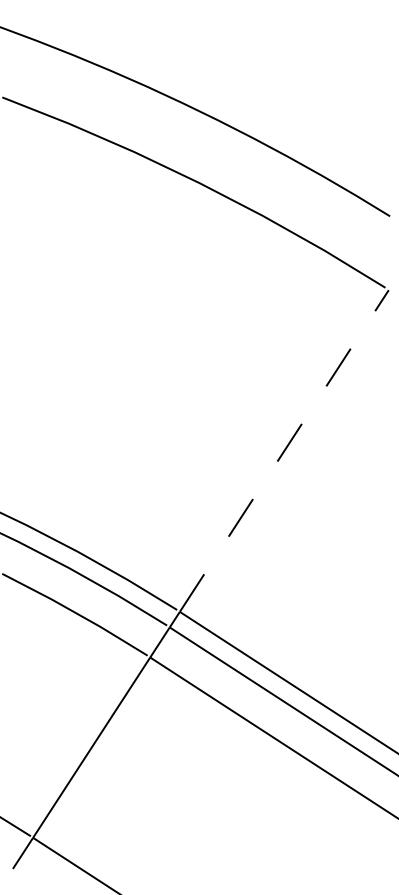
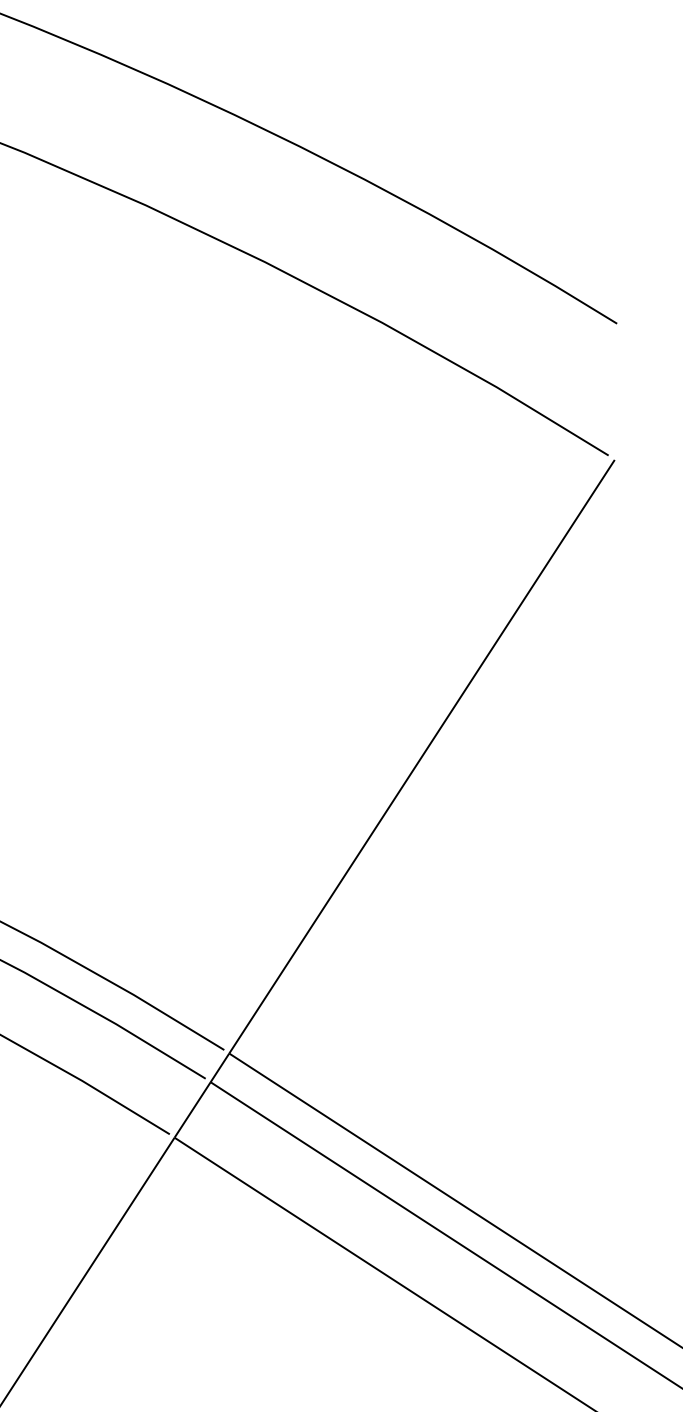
line: (284, 451) -> (422, 757), dashed -> solid

